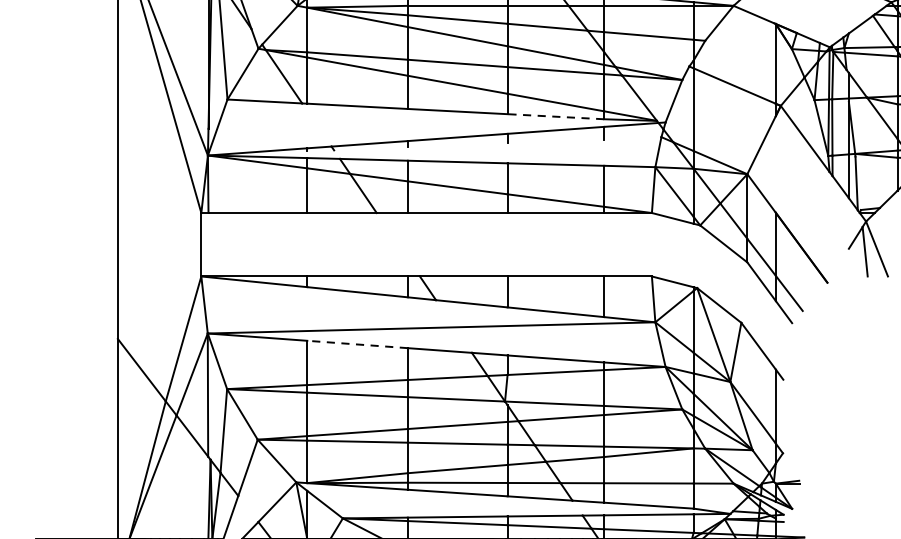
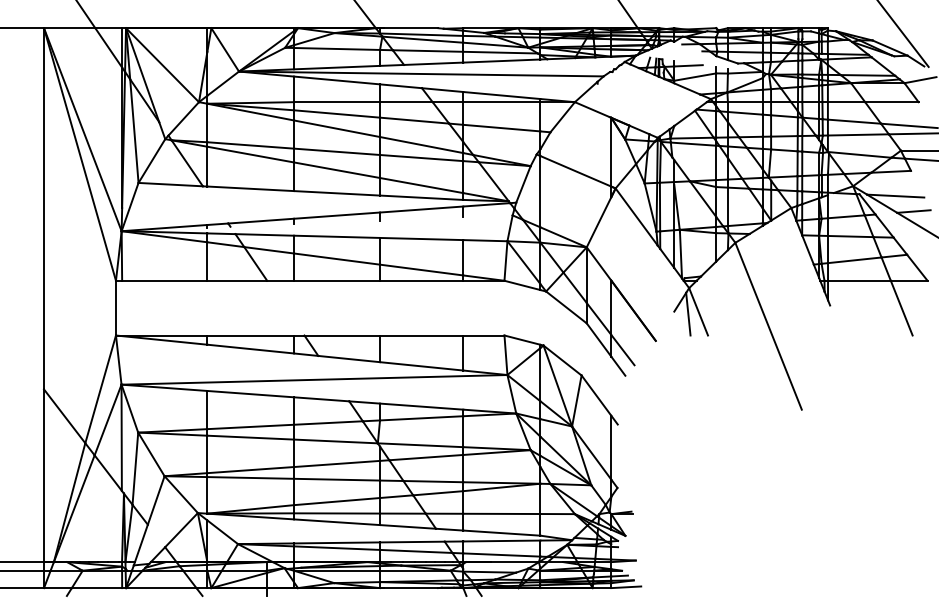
line: (555, 116) -> (421, 197), dashed -> solid
line: (357, 344) -> (250, 394), dashed -> solid

